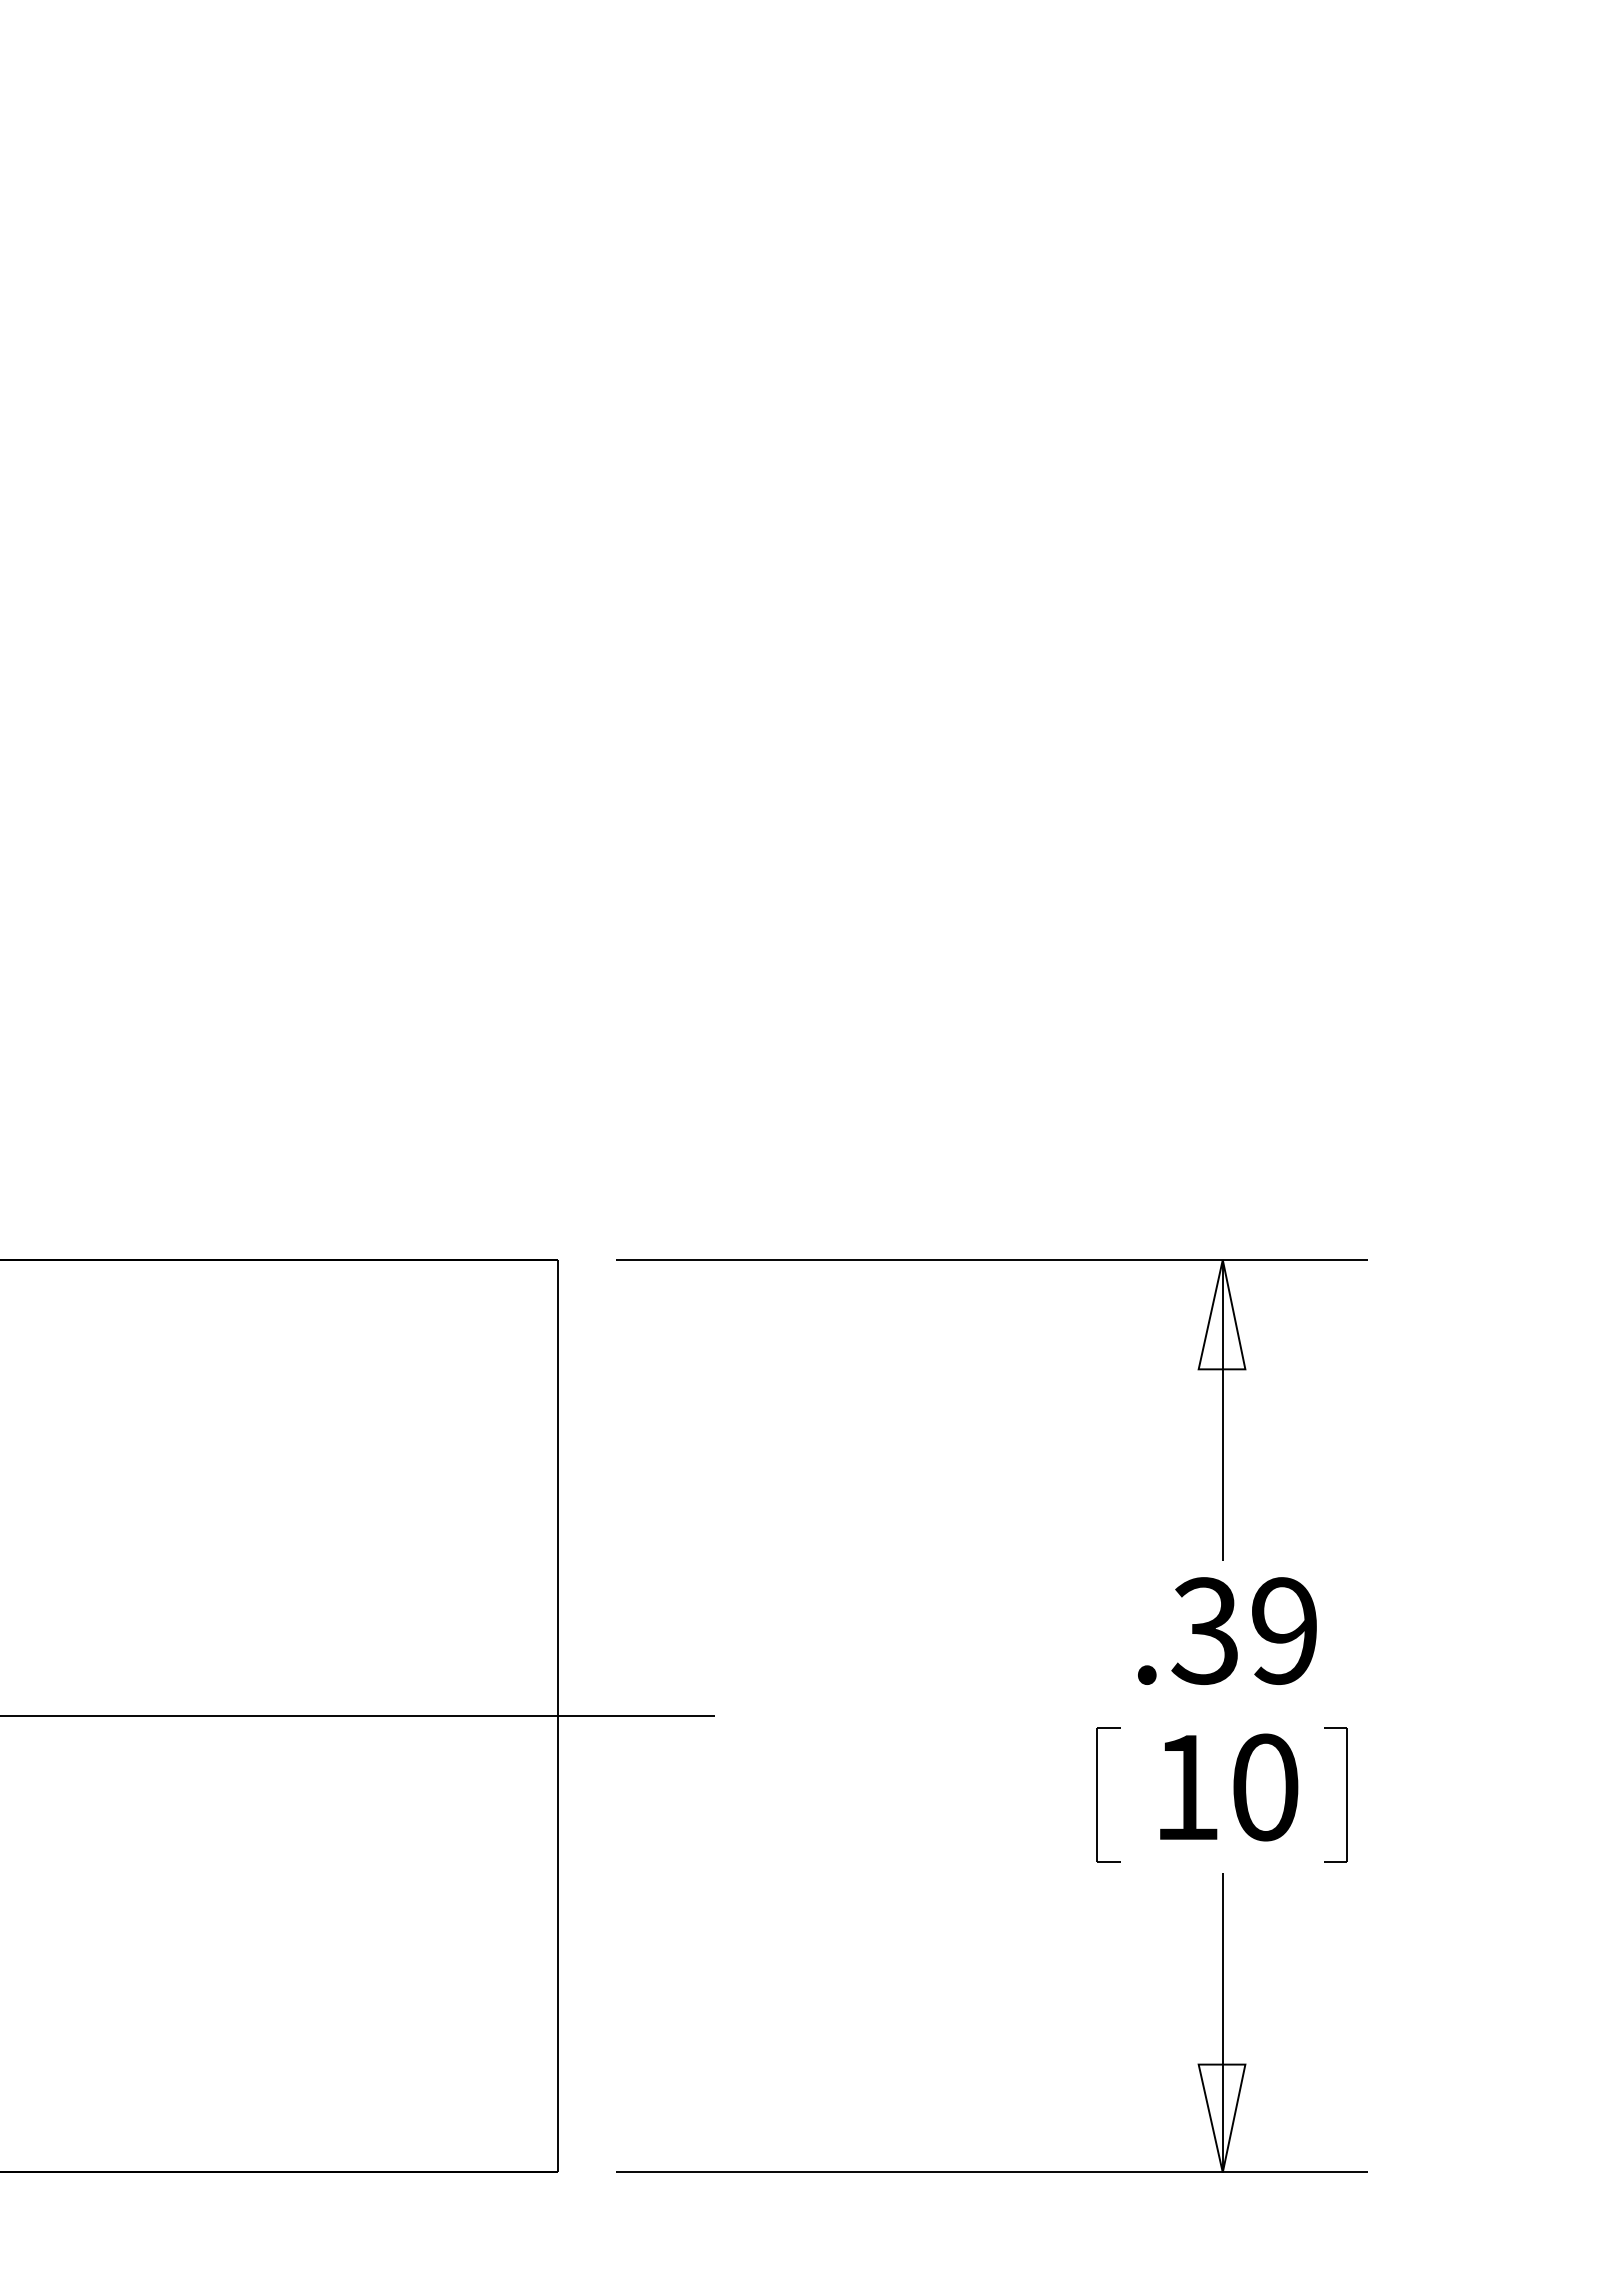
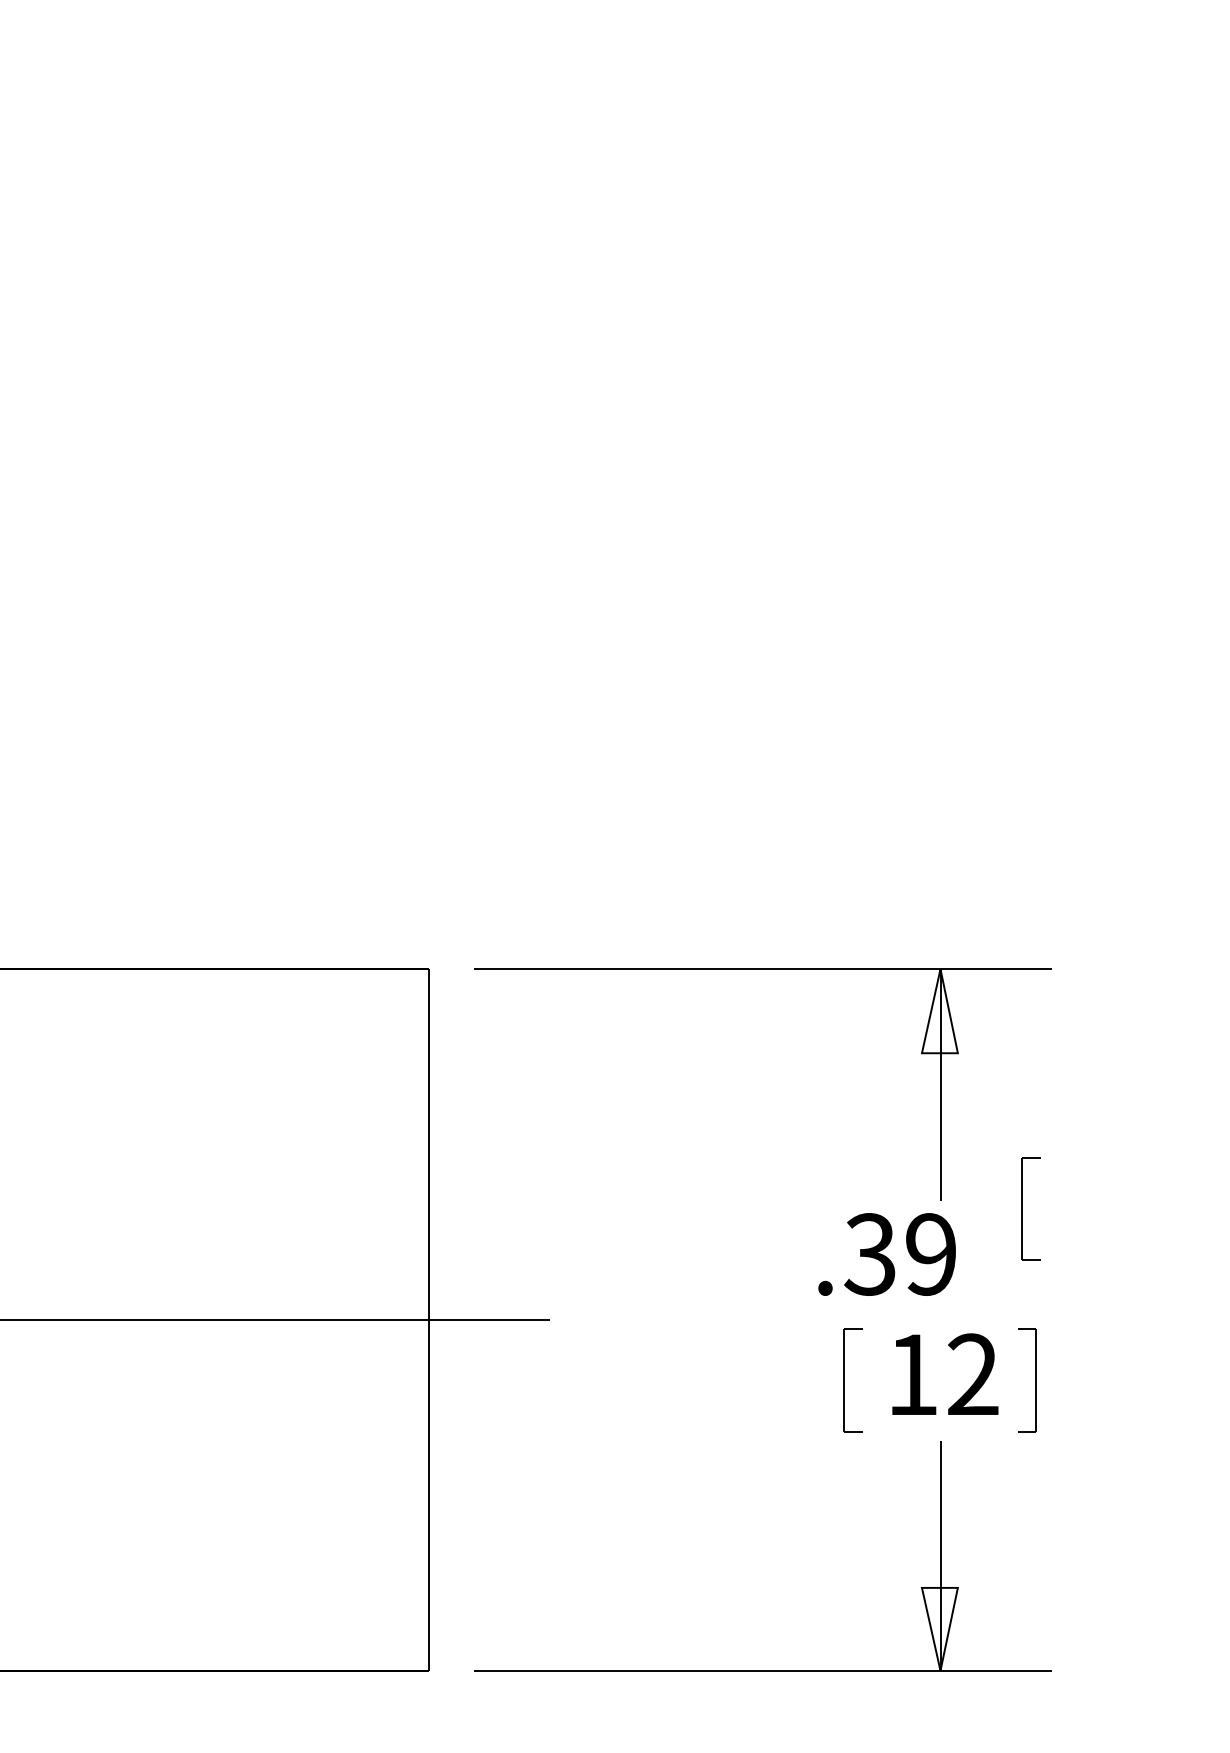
part: (1329, 1571) -> (1022, 1208), added
text: (1227, 1630) -> (887, 1254), moved
text: (1265, 1787) -> (973, 1374), 10 -> 12

